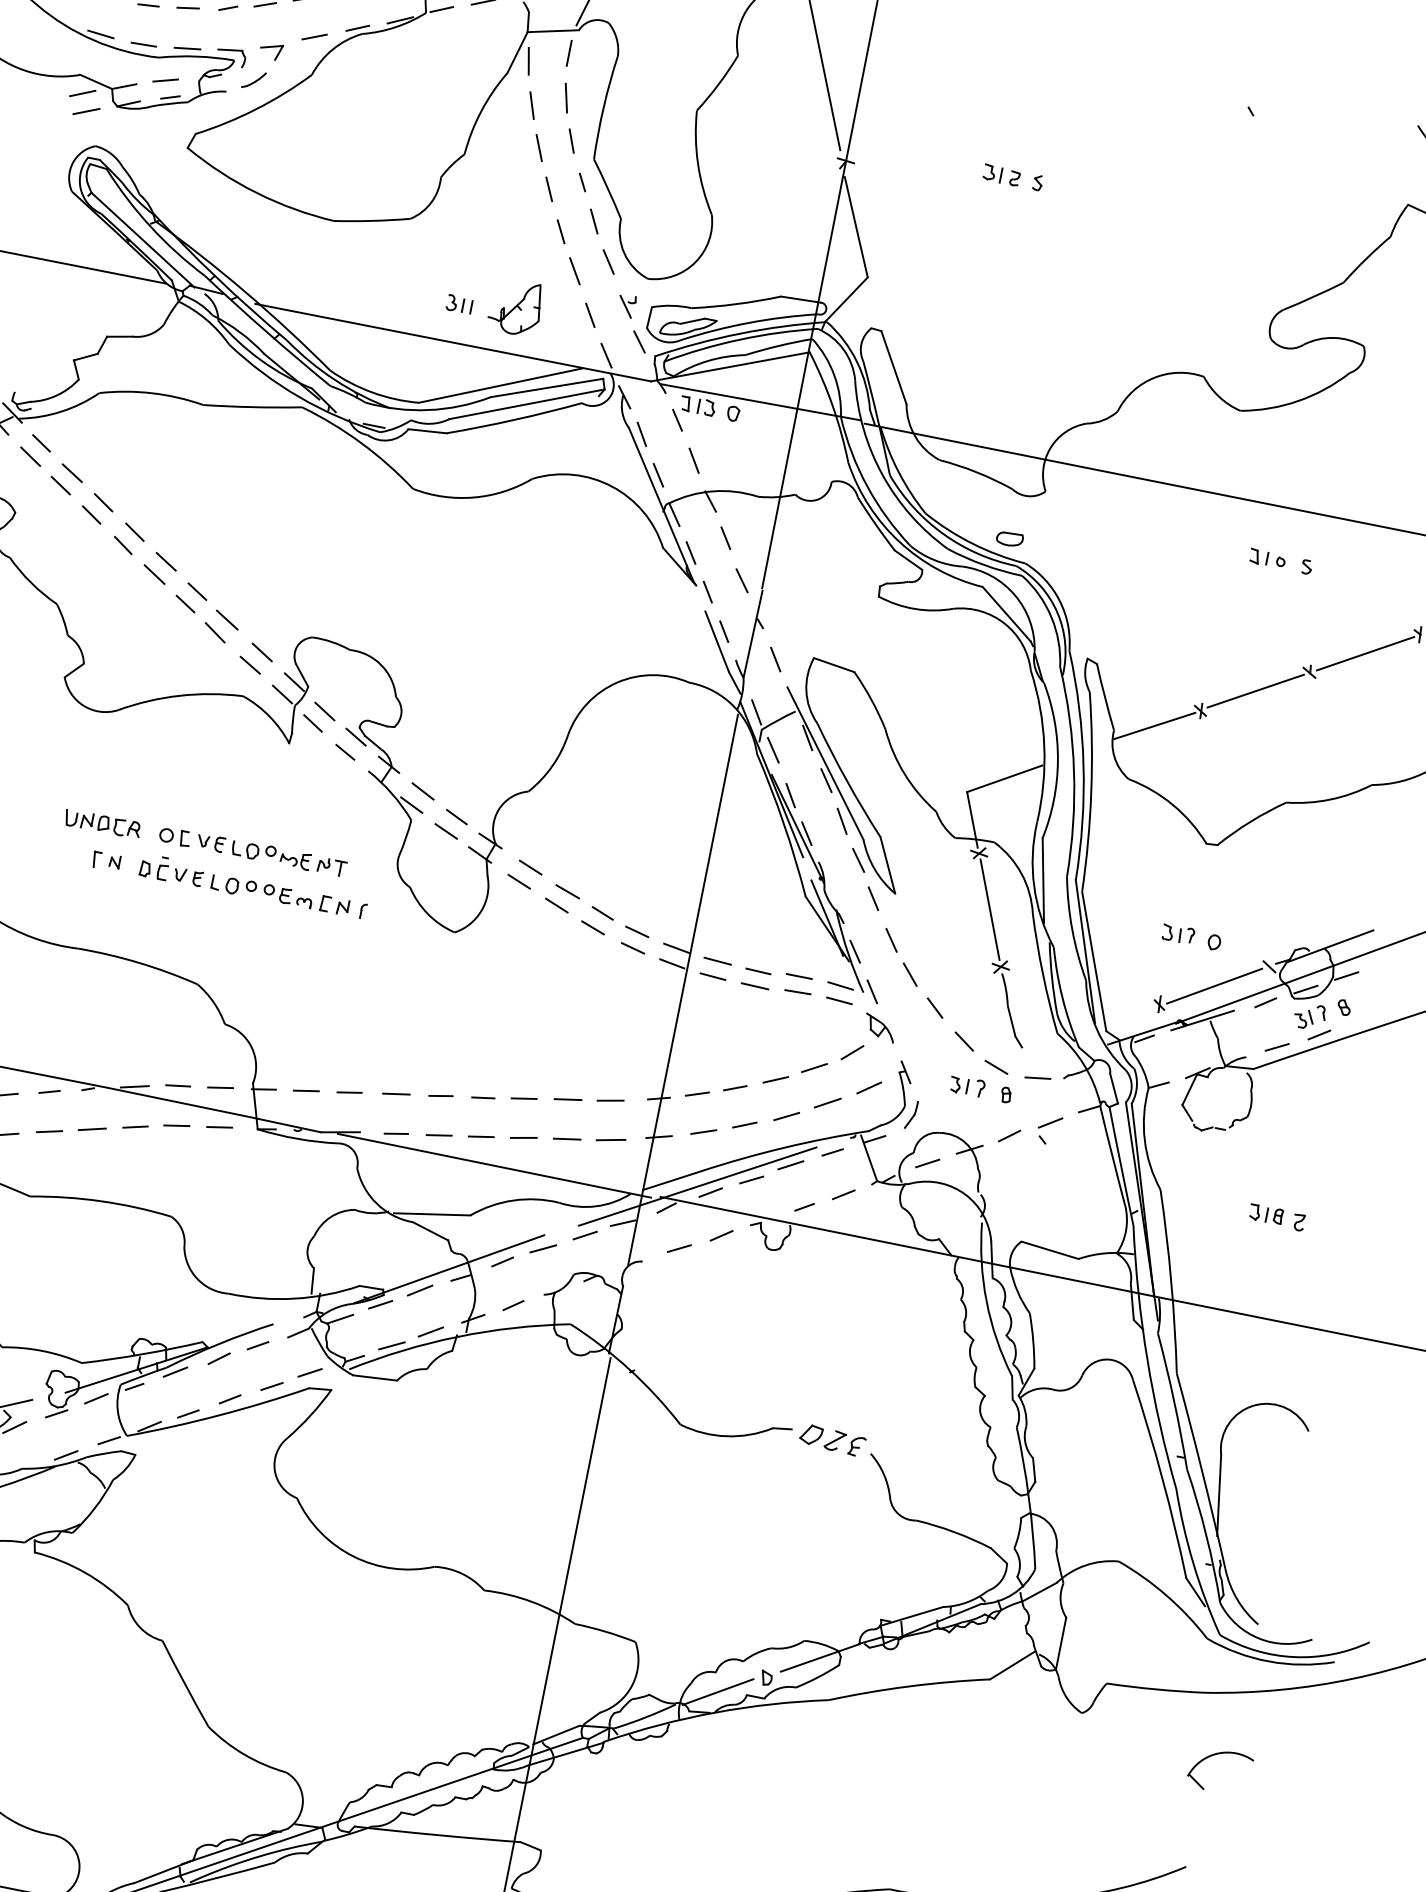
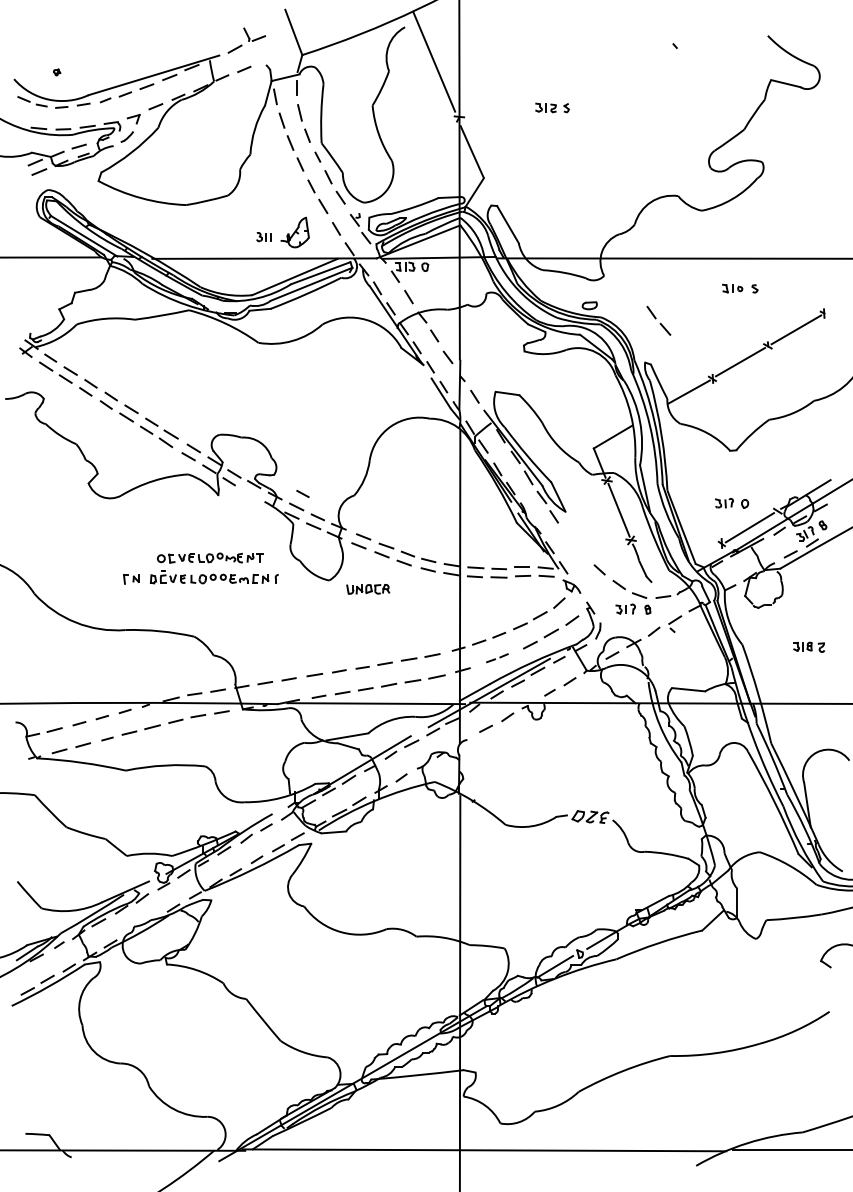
line: (344, 751) -> (302, 493), moved
part: (103, 824) -> (368, 589), moved
part: (900, 956) -> (658, 320), moved
part: (724, 1126) -> (497, 657), size x0.6

